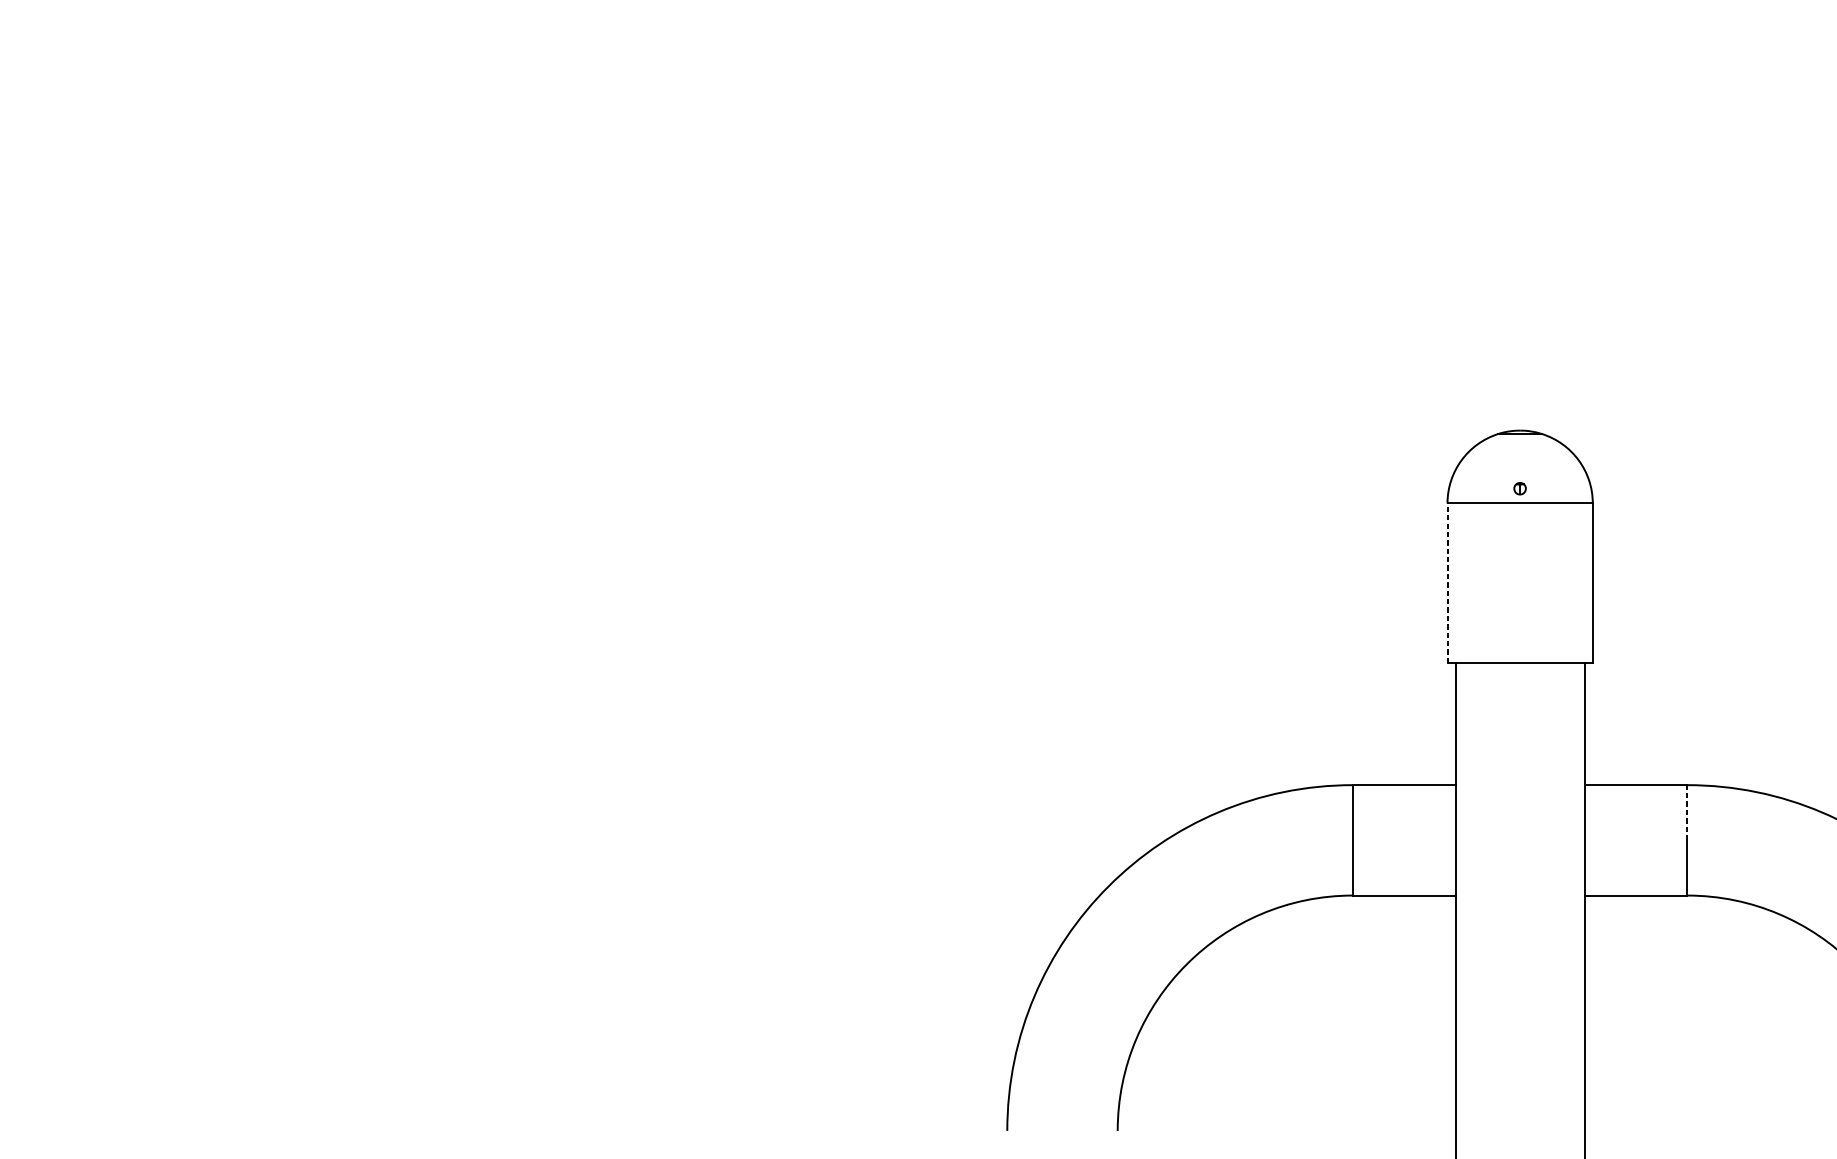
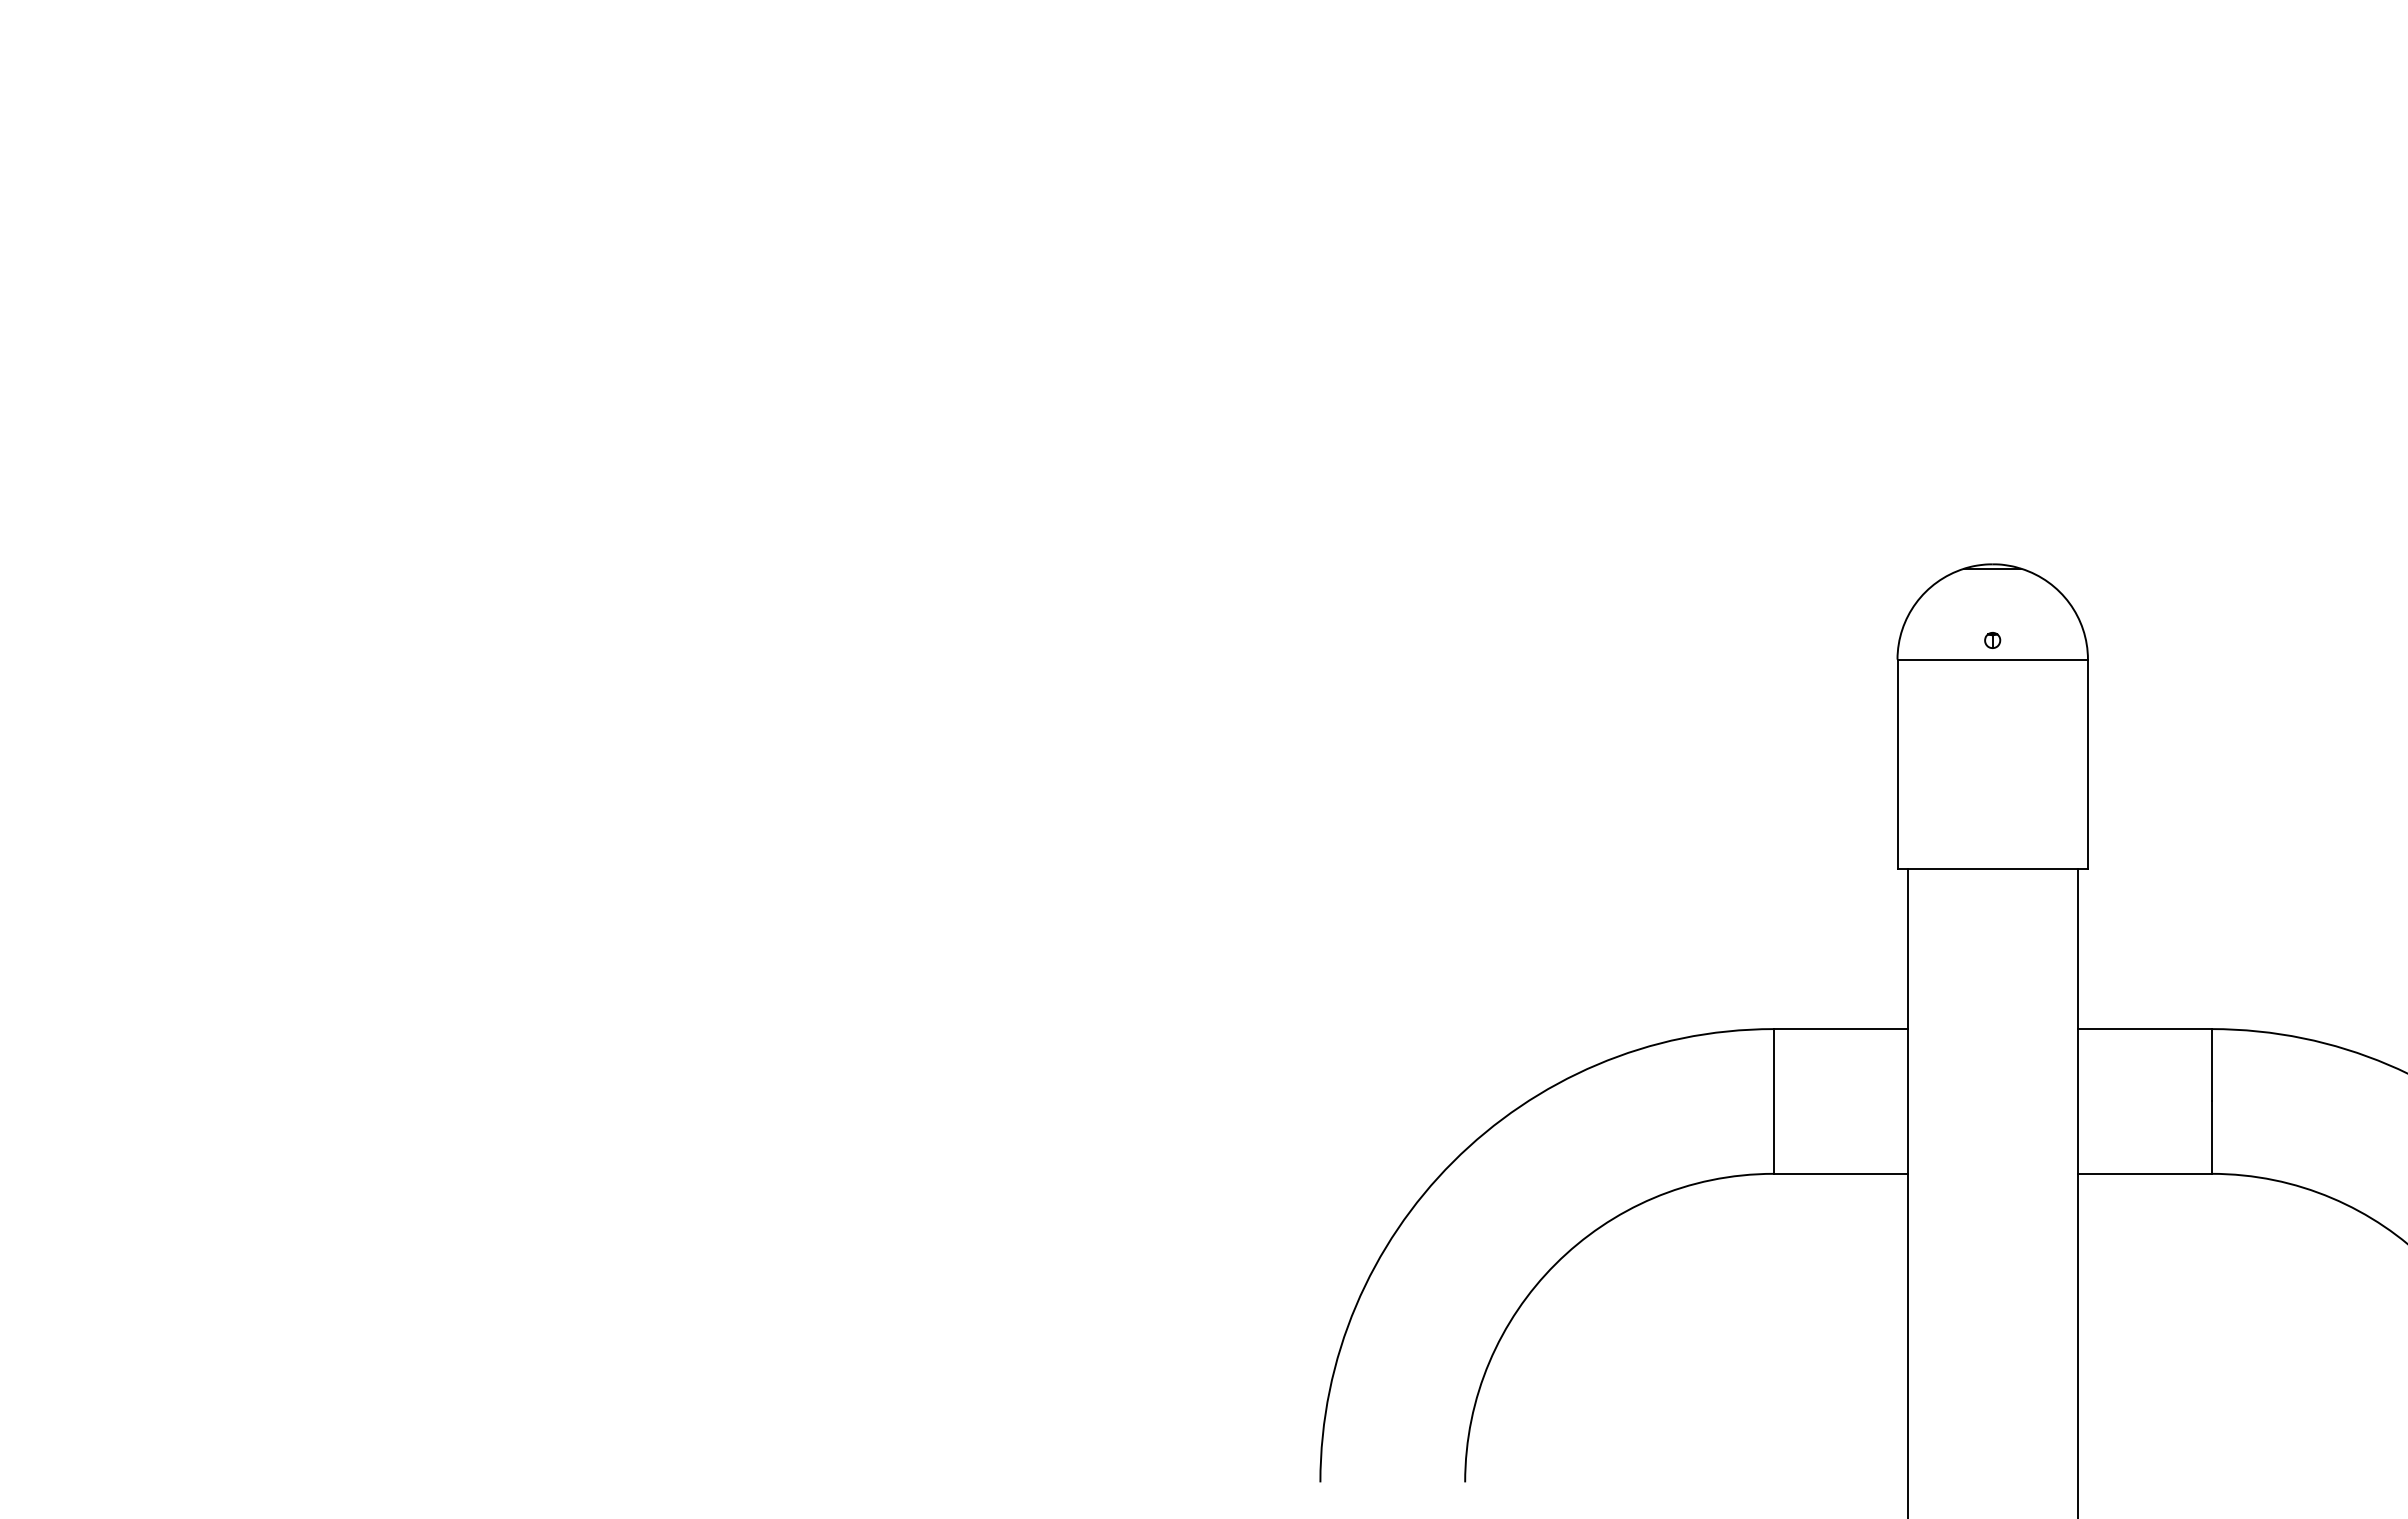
line: (1447, 583) -> (1897, 764), dashed -> solid
line: (1687, 812) -> (2211, 1064), dashed -> solid

